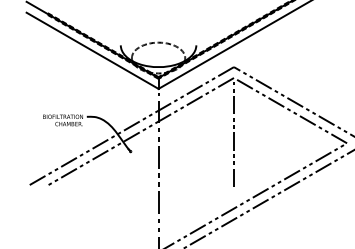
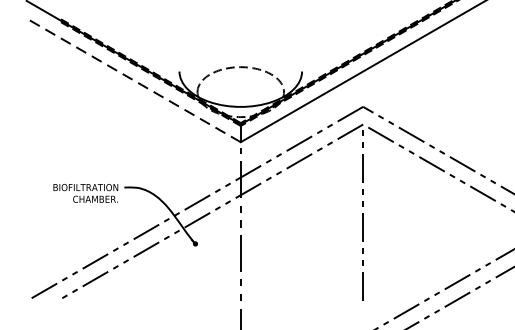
line: (92, 50) -> (133, 79), solid -> dashed

